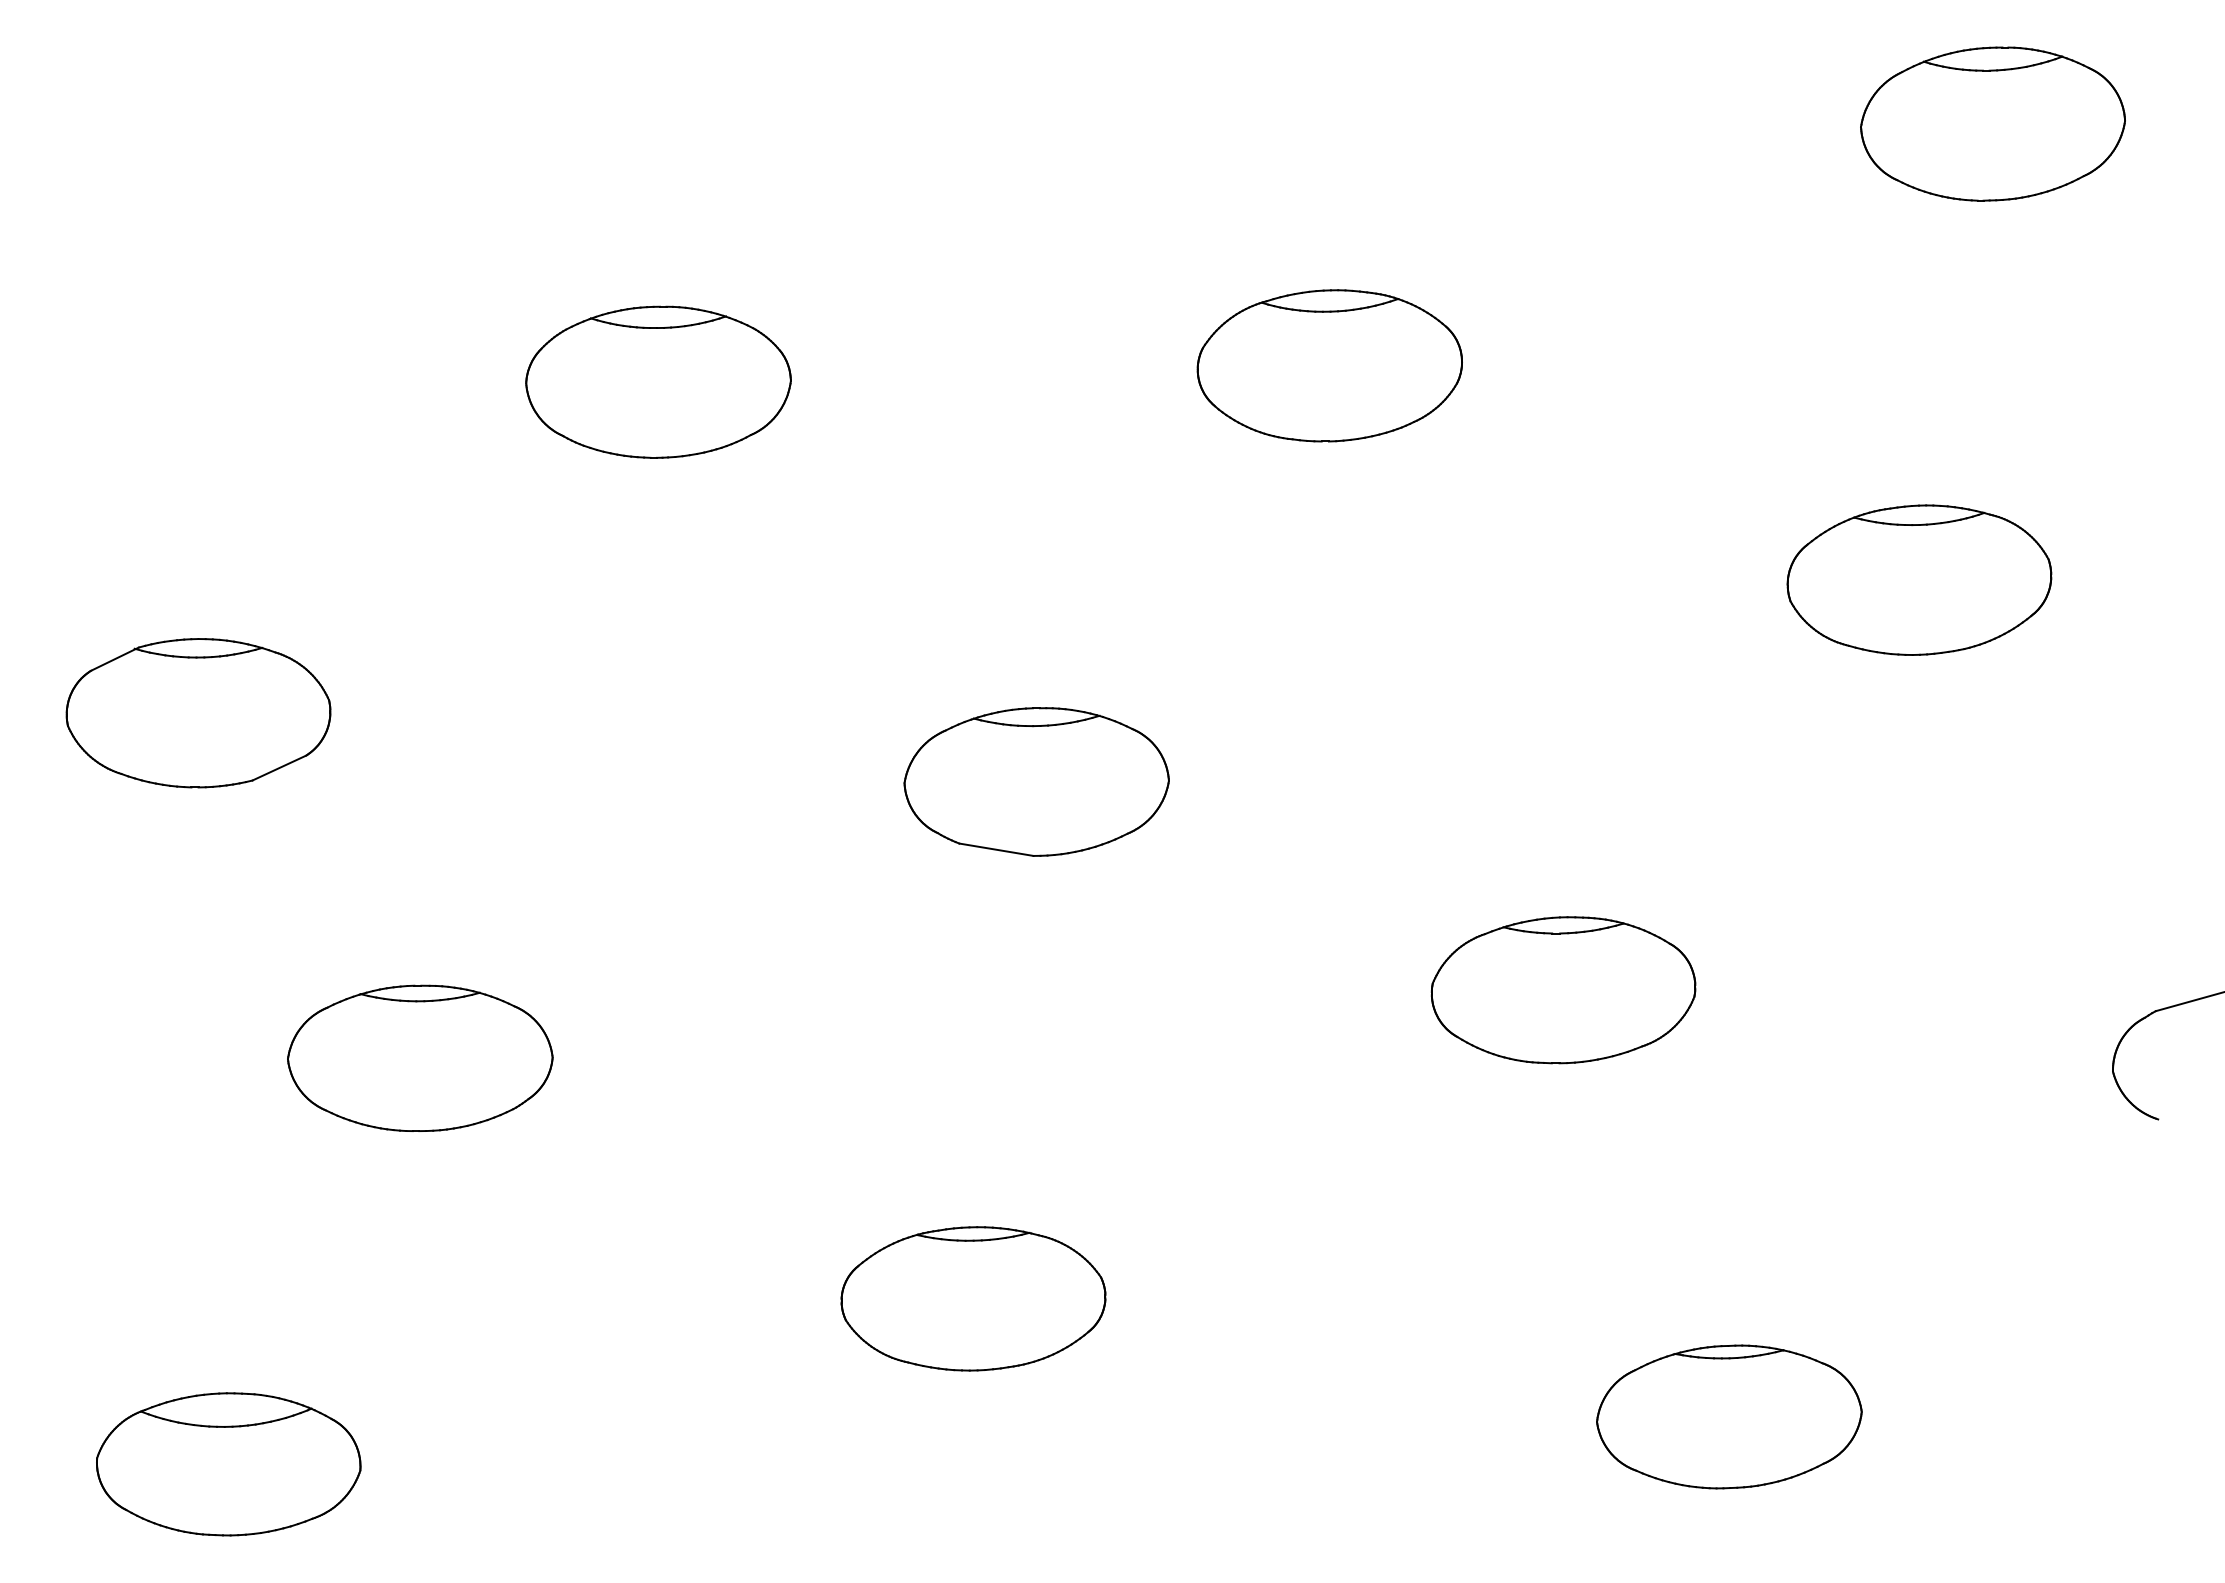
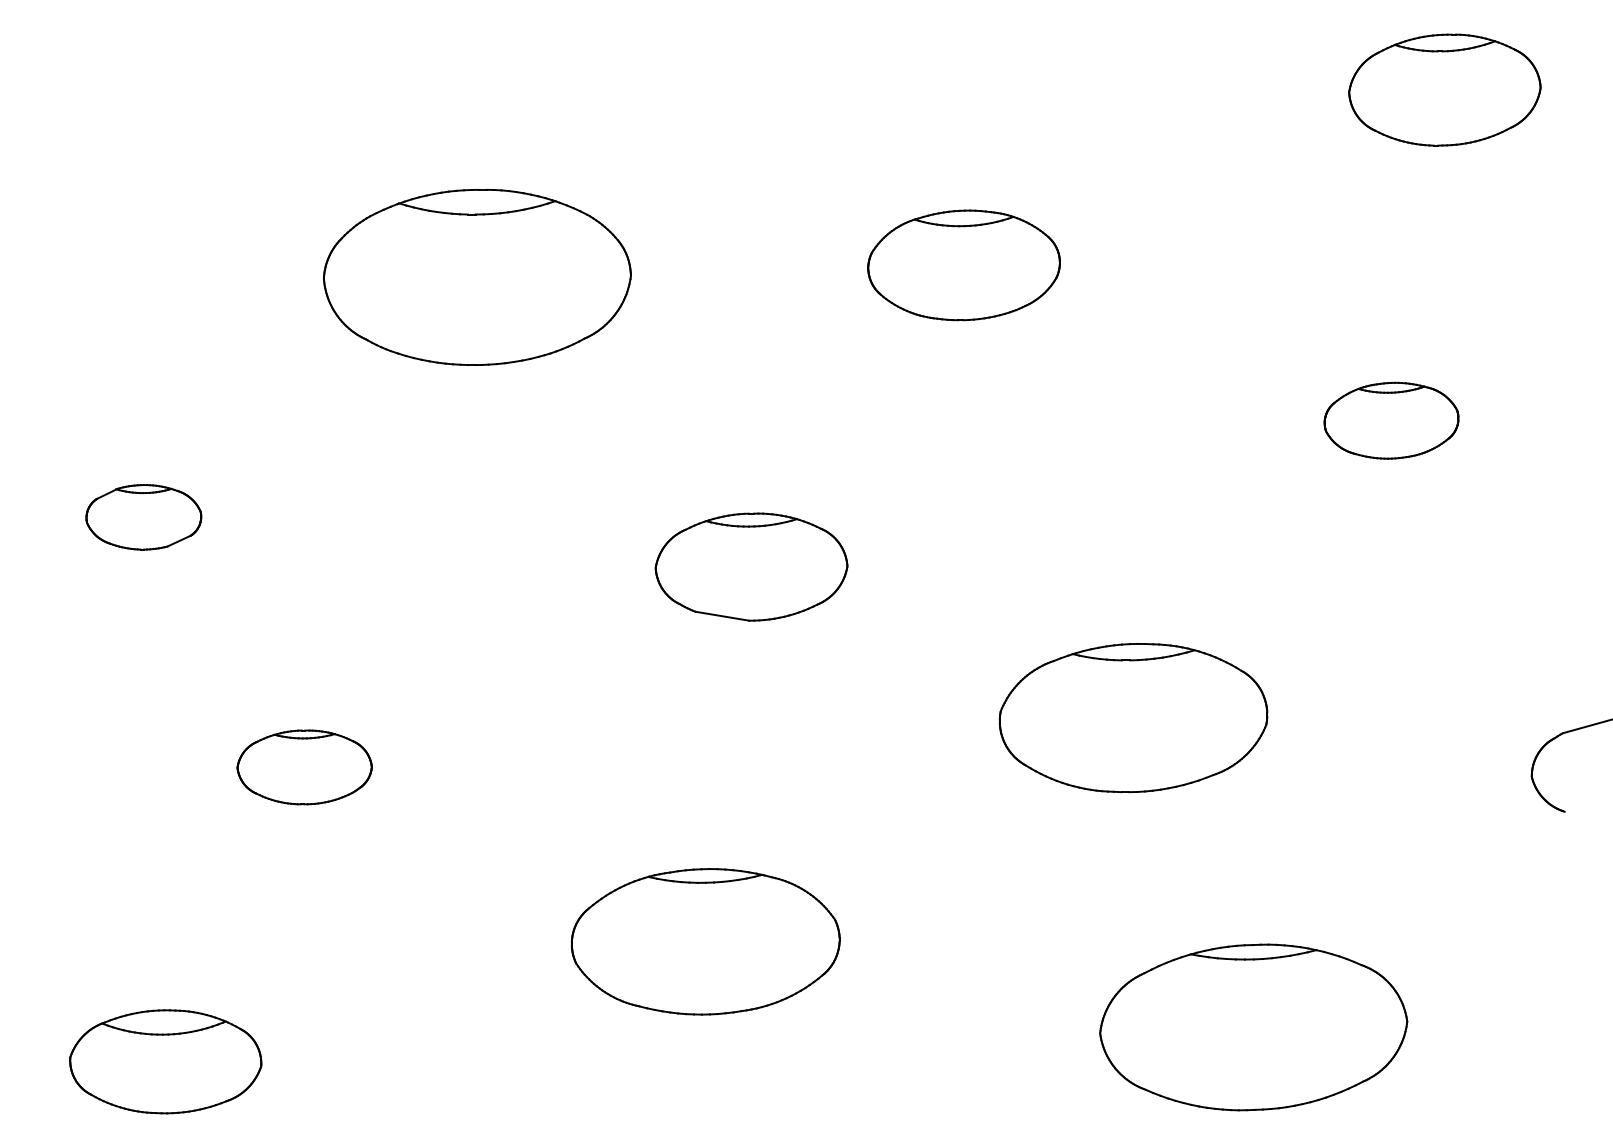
part: (658, 381) -> (477, 276), size x1.6
part: (1919, 579) -> (1391, 420), size x0.7
part: (198, 713) -> (143, 517), size x0.6
part: (1563, 990) -> (1133, 718), size x1.4
part: (420, 1057) -> (304, 766), size x0.7
part: (973, 1298) -> (705, 941), size x1.4
part: (1729, 1416) -> (1253, 1027), size x1.6

